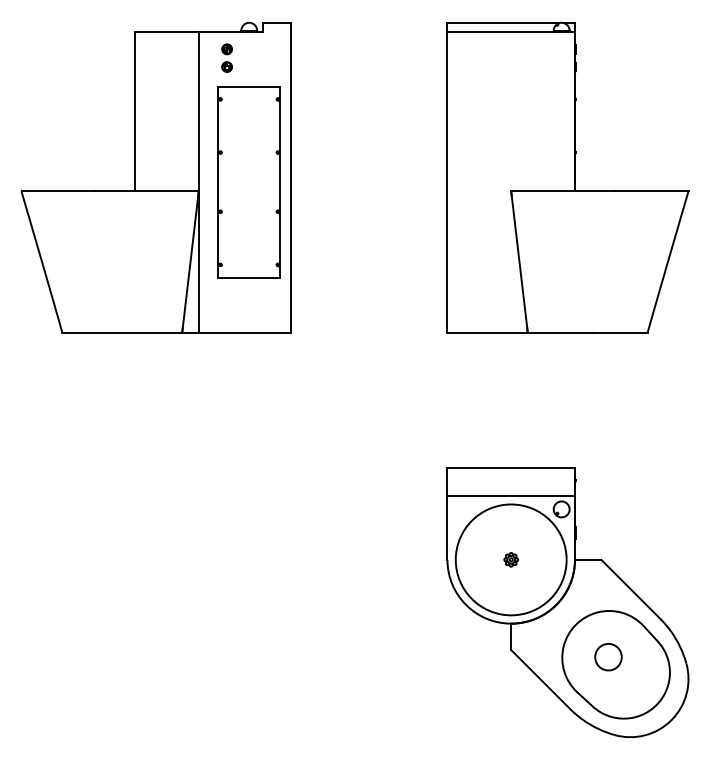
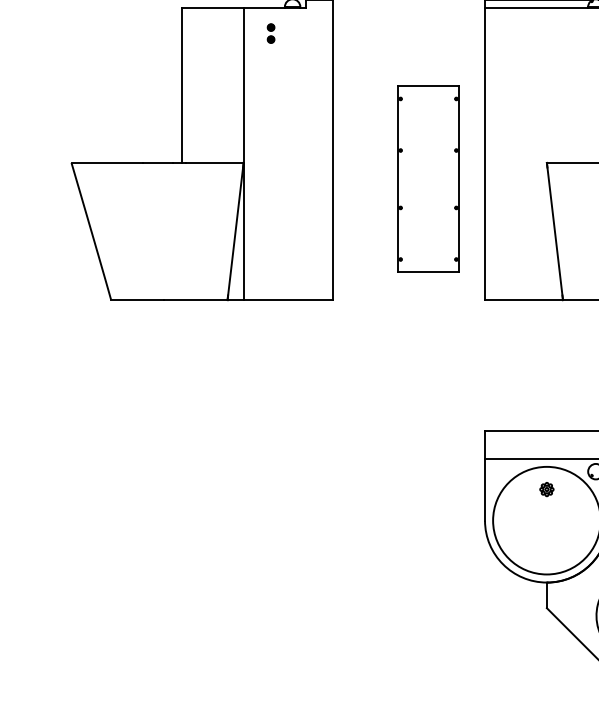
part: (226, 57) -> (270, 32), size x0.7
part: (248, 182) -> (427, 179), moved
part: (510, 559) -> (546, 489), moved

